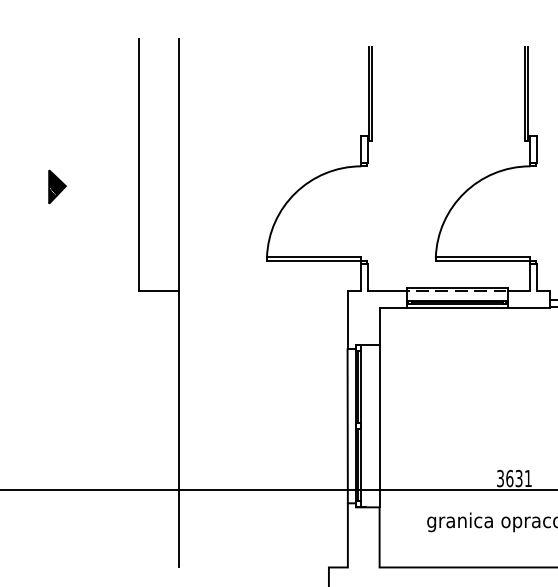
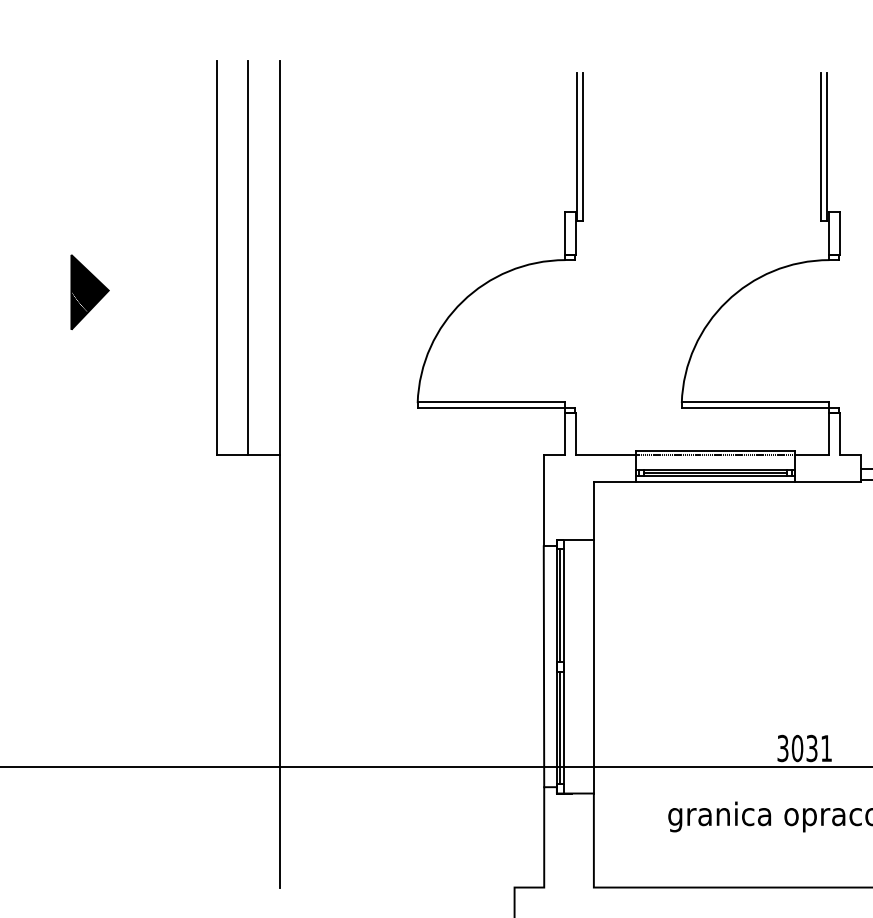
line: (158, 164) -> (248, 257), added
part: (57, 186) -> (90, 291), size x1.43
text: (509, 478) -> (797, 748), 3631 -> 3031

